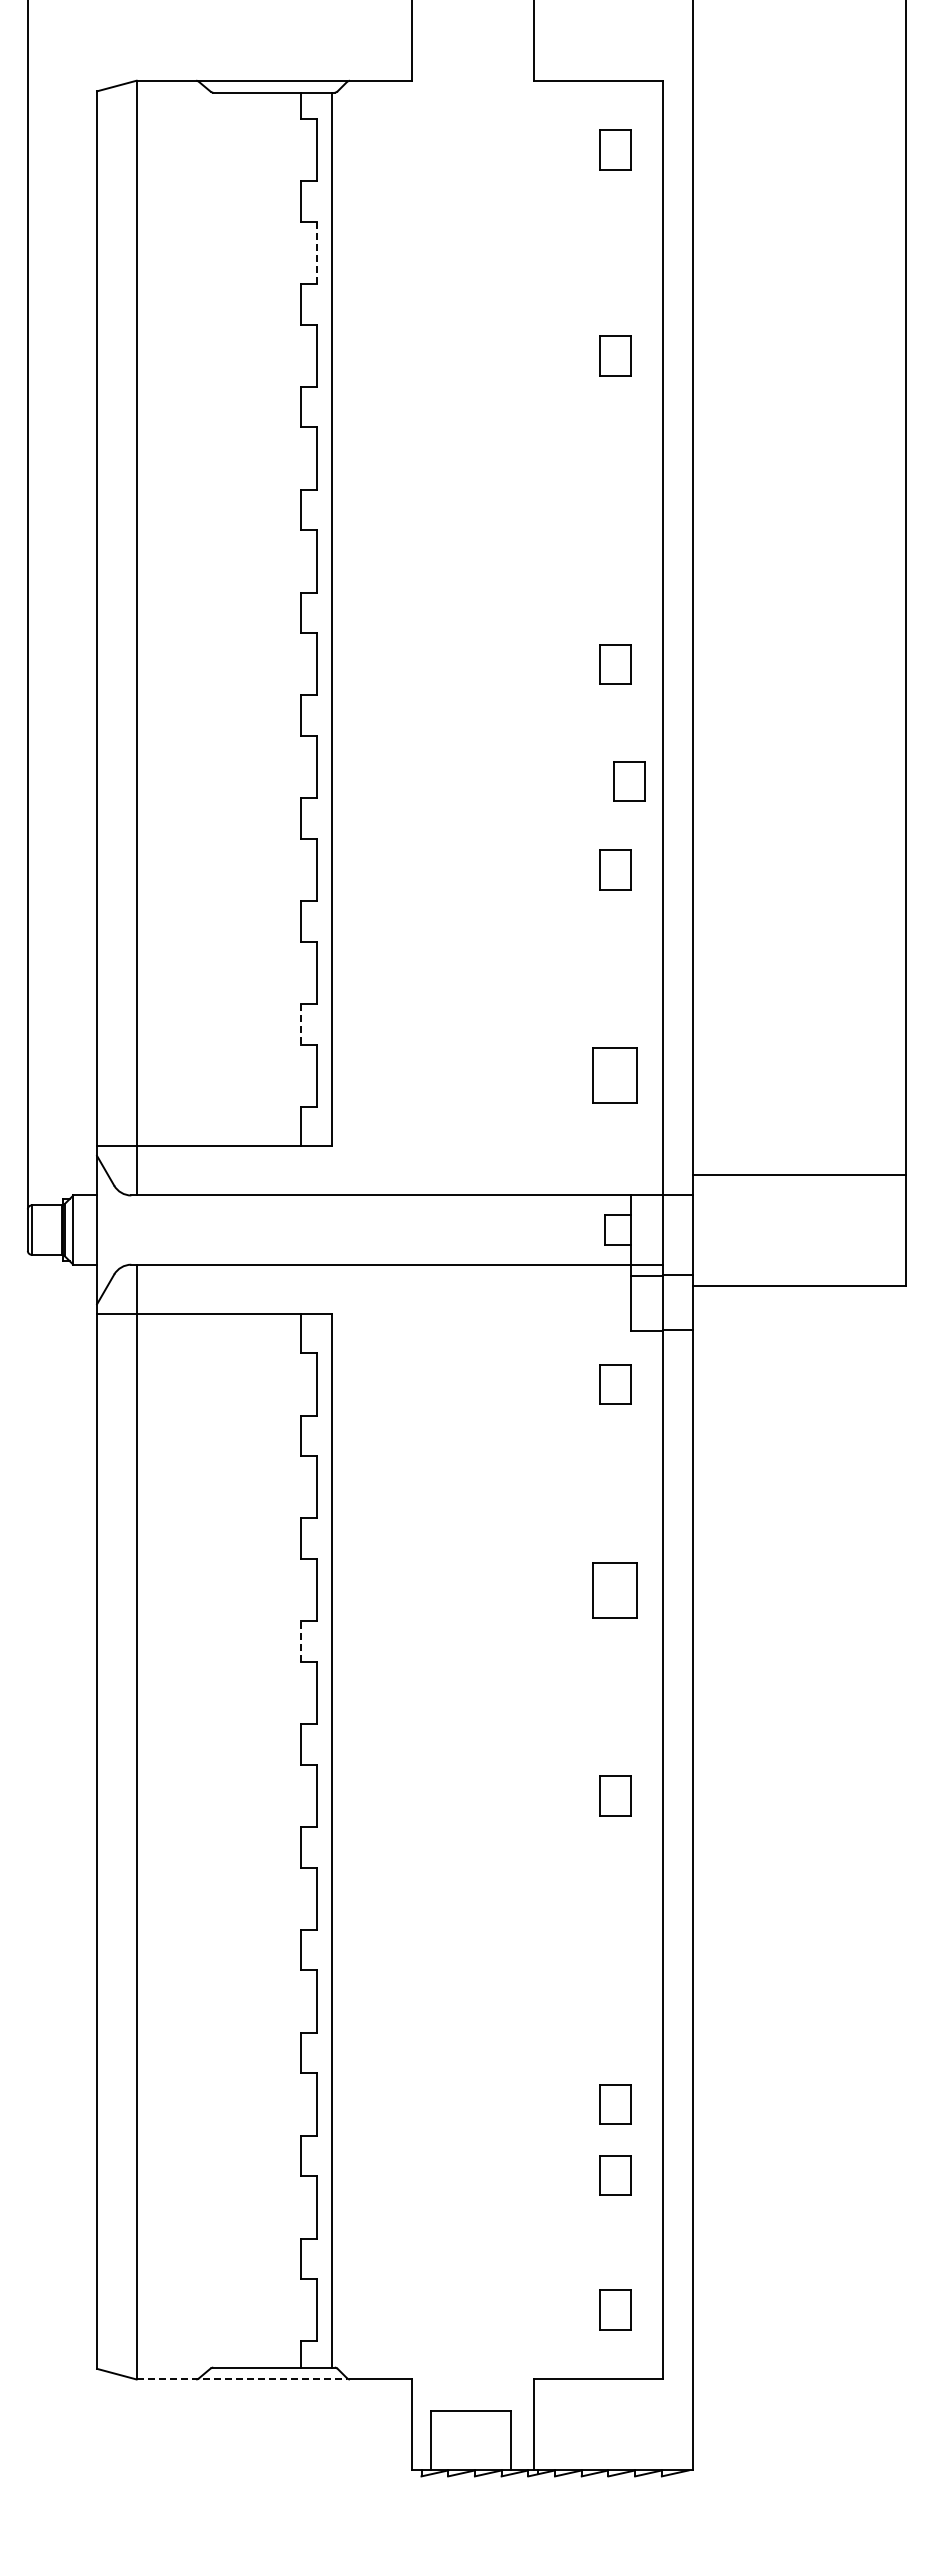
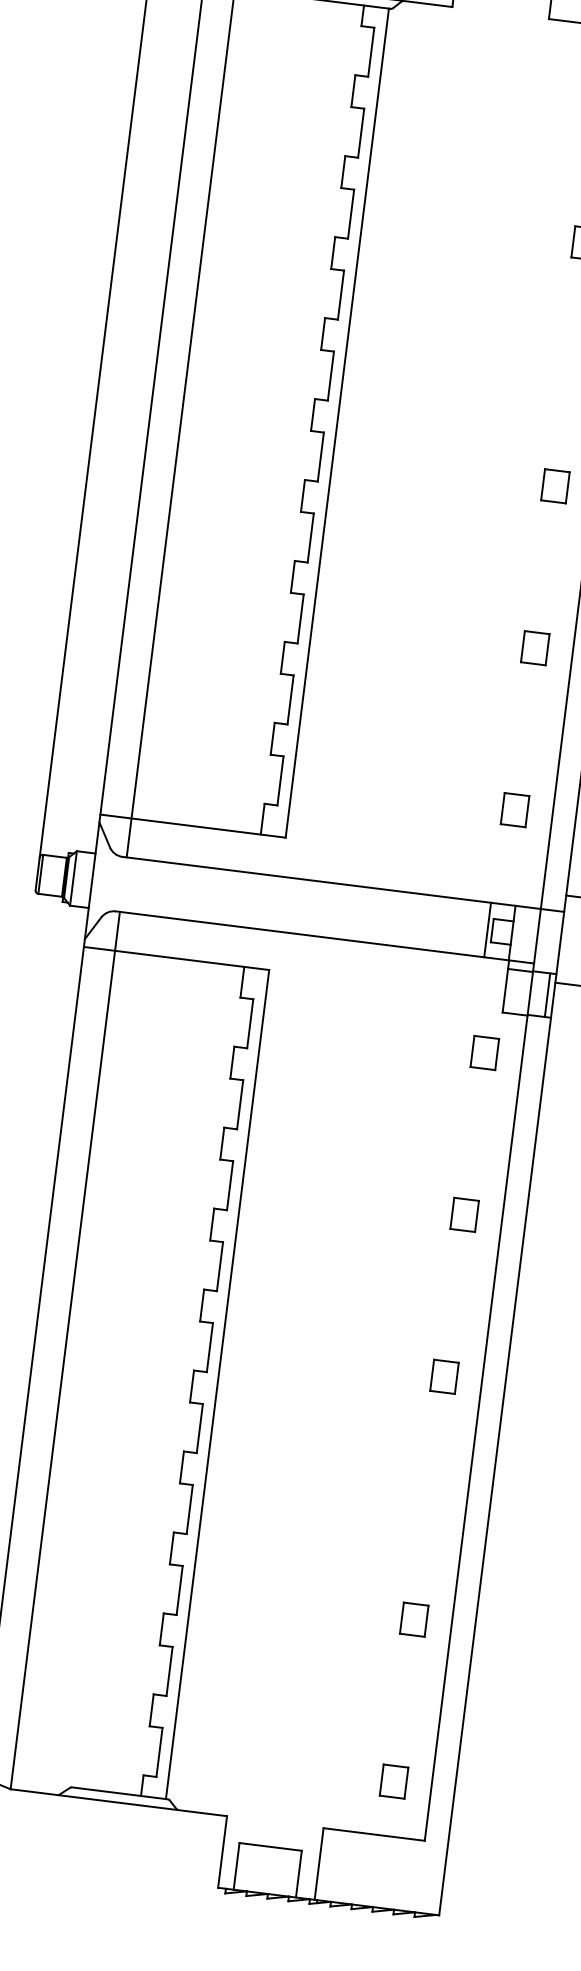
line: (317, 253) -> (361, 133), dashed -> solid
part: (629, 781) -> (555, 579), removed
line: (300, 1024) -> (272, 738), dashed -> solid
part: (615, 1075) -> (515, 809), size x0.71
line: (599, 1229) -> (487, 929), added
line: (684, 1302) -> (547, 995), added
part: (615, 1589) -> (464, 1214), size x0.71
line: (300, 1641) -> (211, 1224), dashed -> solid
part: (615, 2175) -> (407, 1675), removed
line: (242, 2379) -> (93, 1799), dashed -> solid

